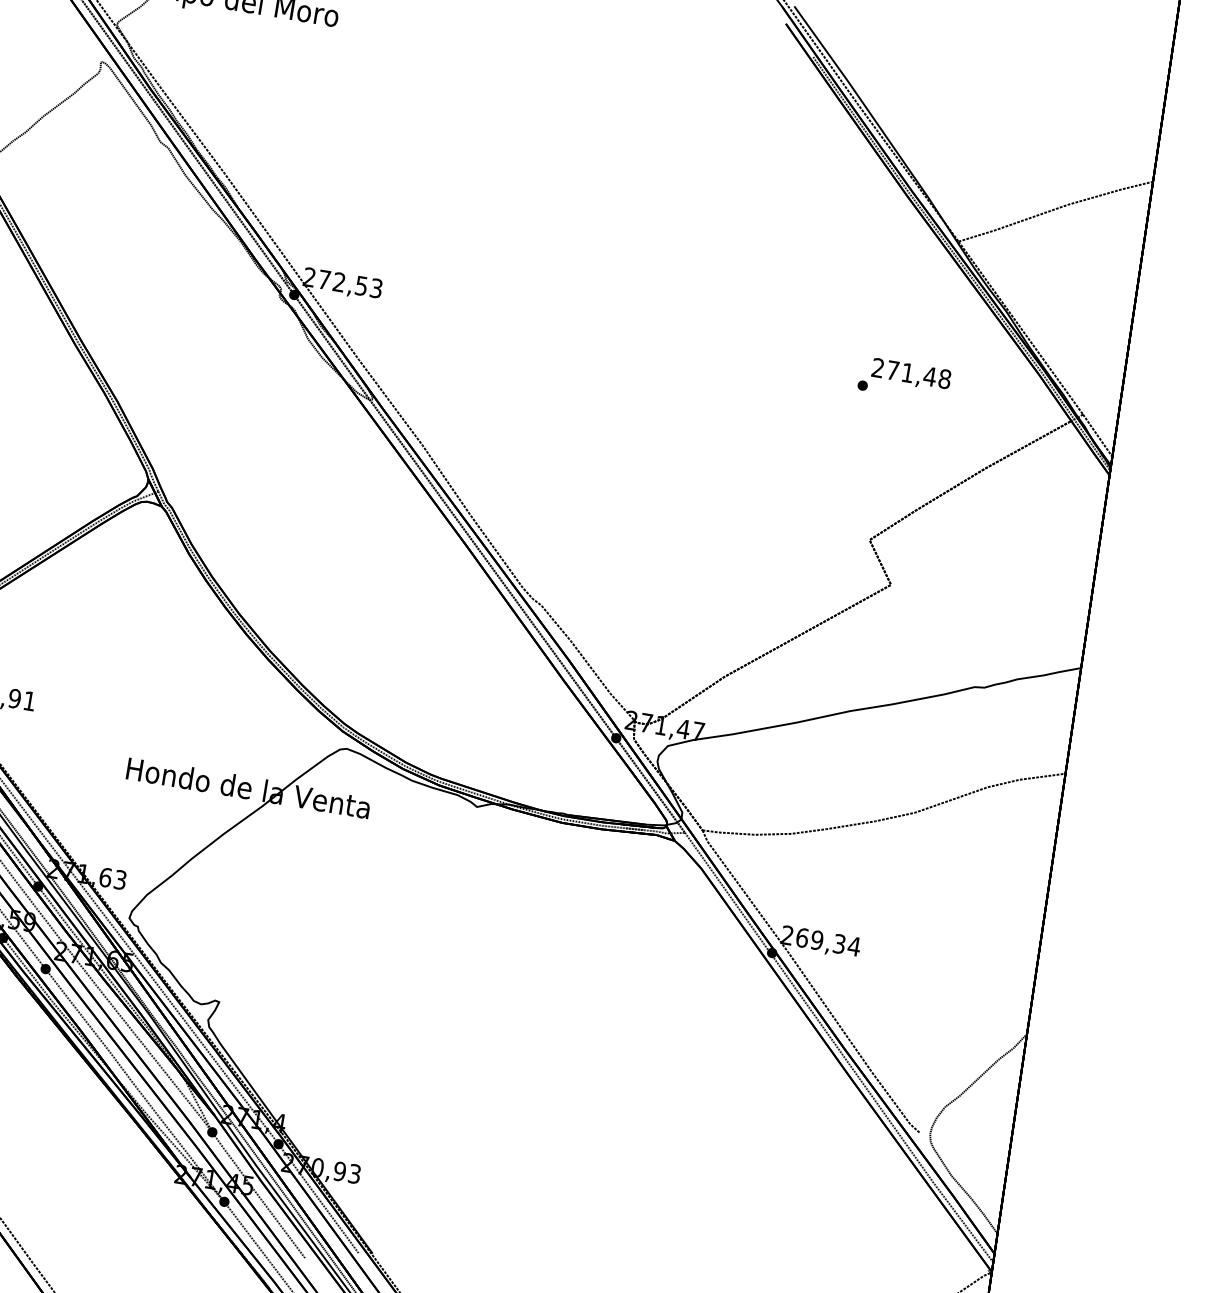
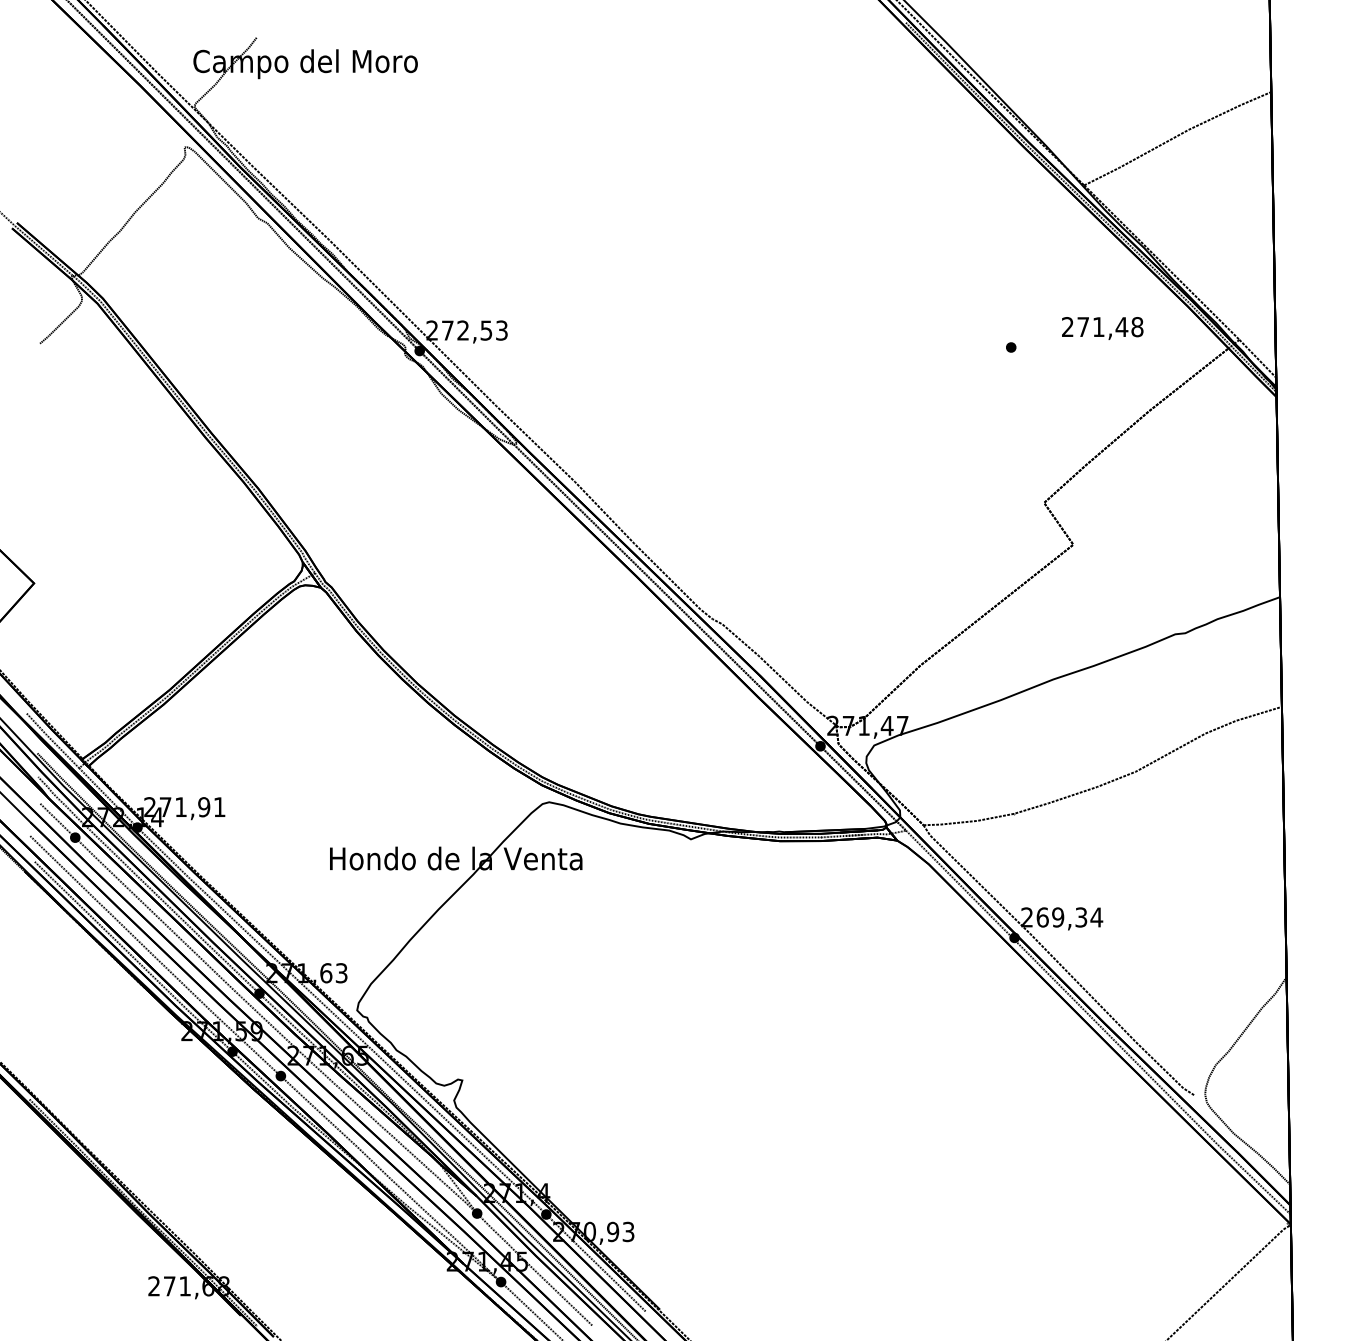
text: (911, 374) -> (1102, 328), moved

